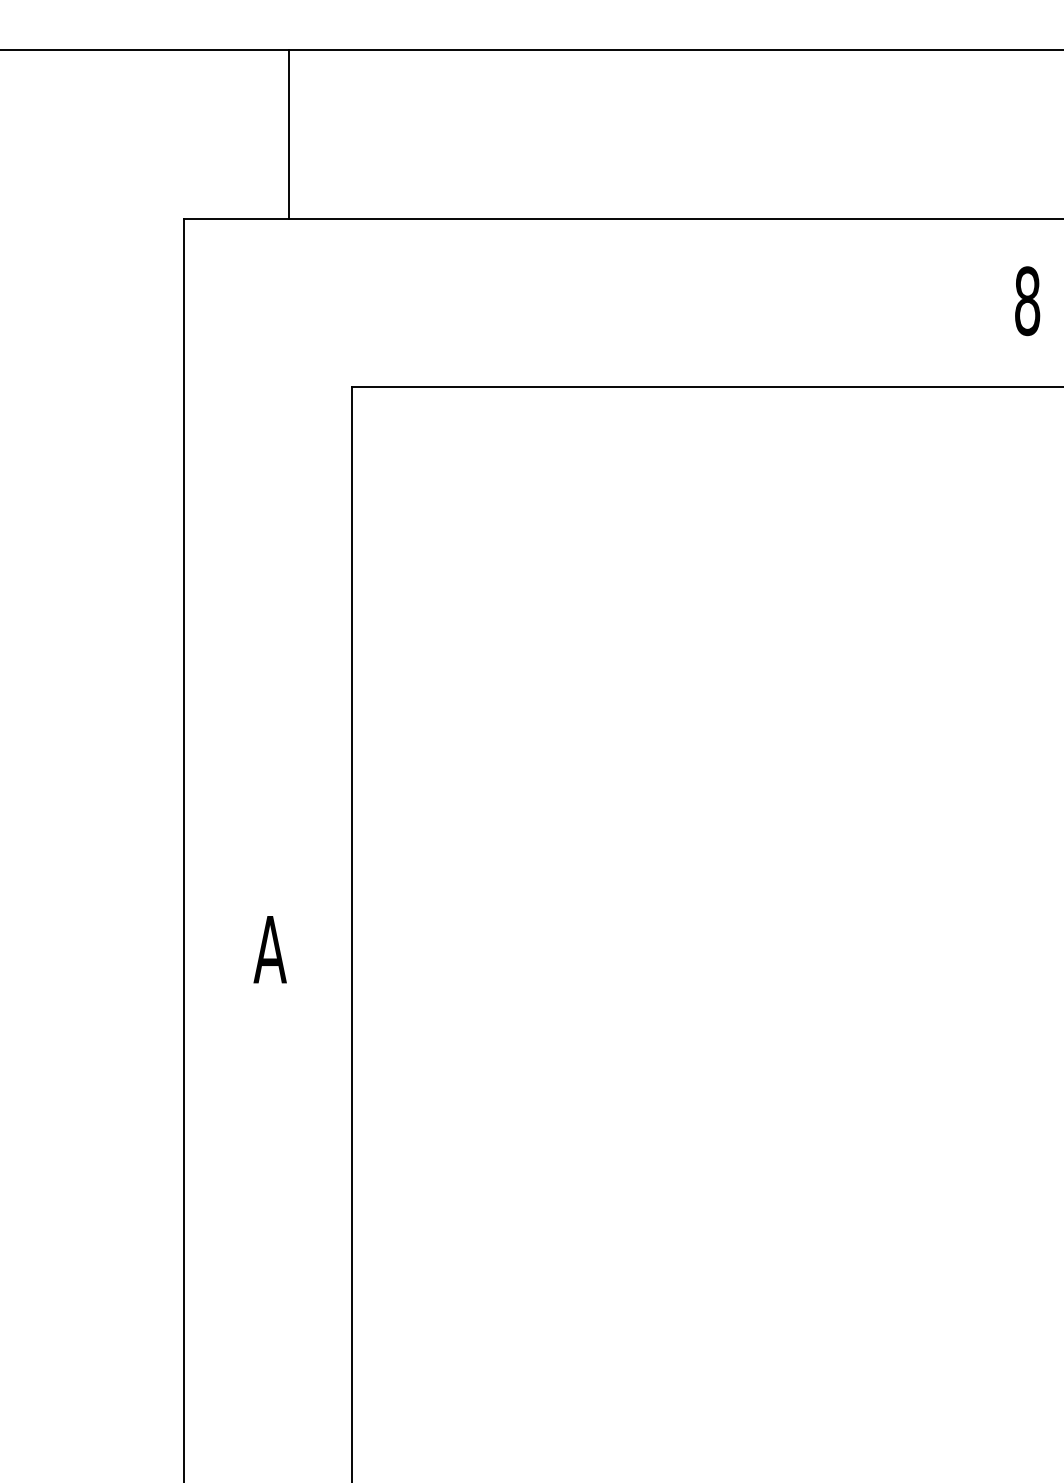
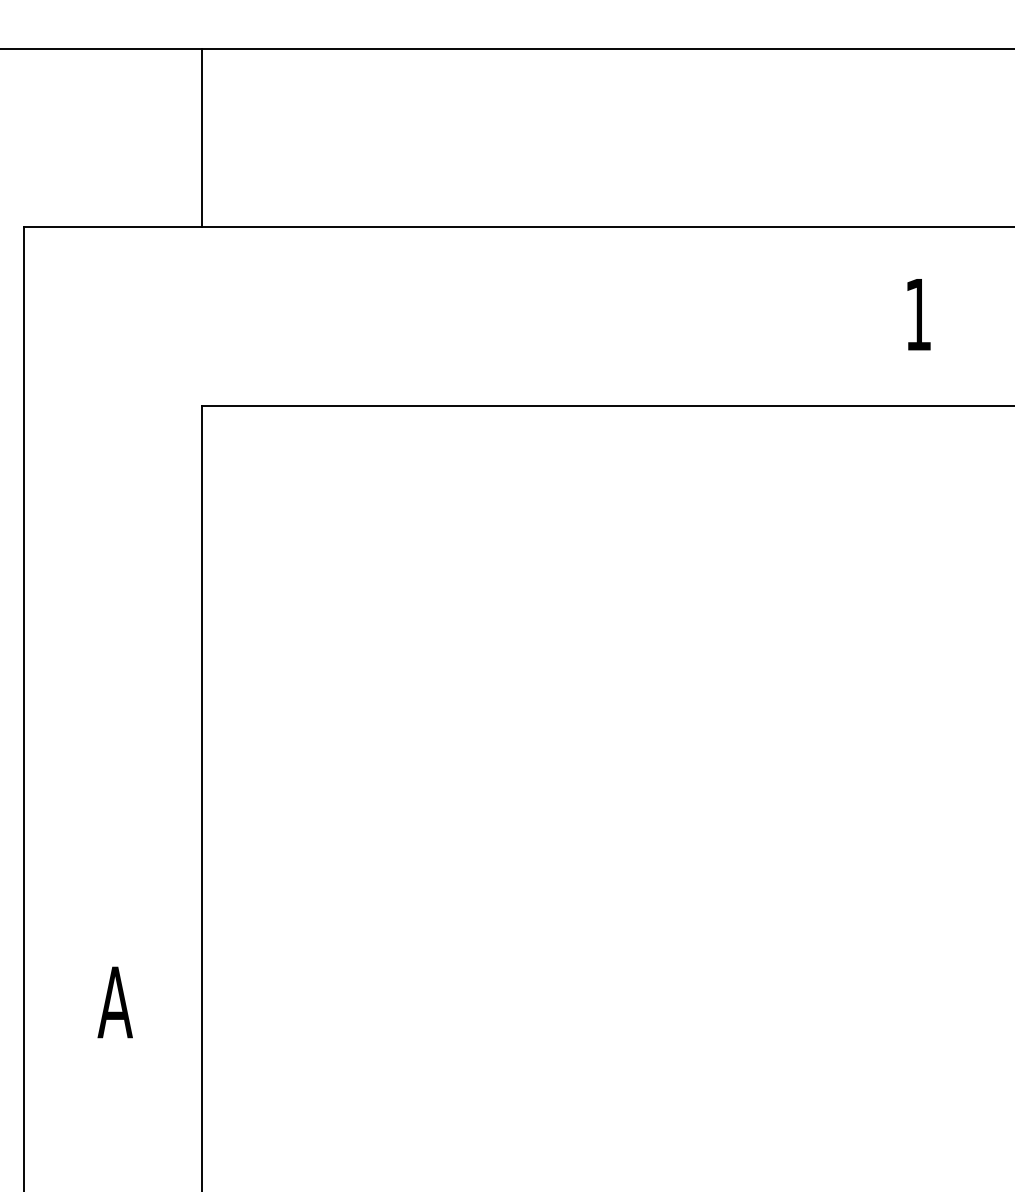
line: (289, 134) -> (202, 137), moved
text: (1027, 301) -> (918, 315), 8 -> 1

